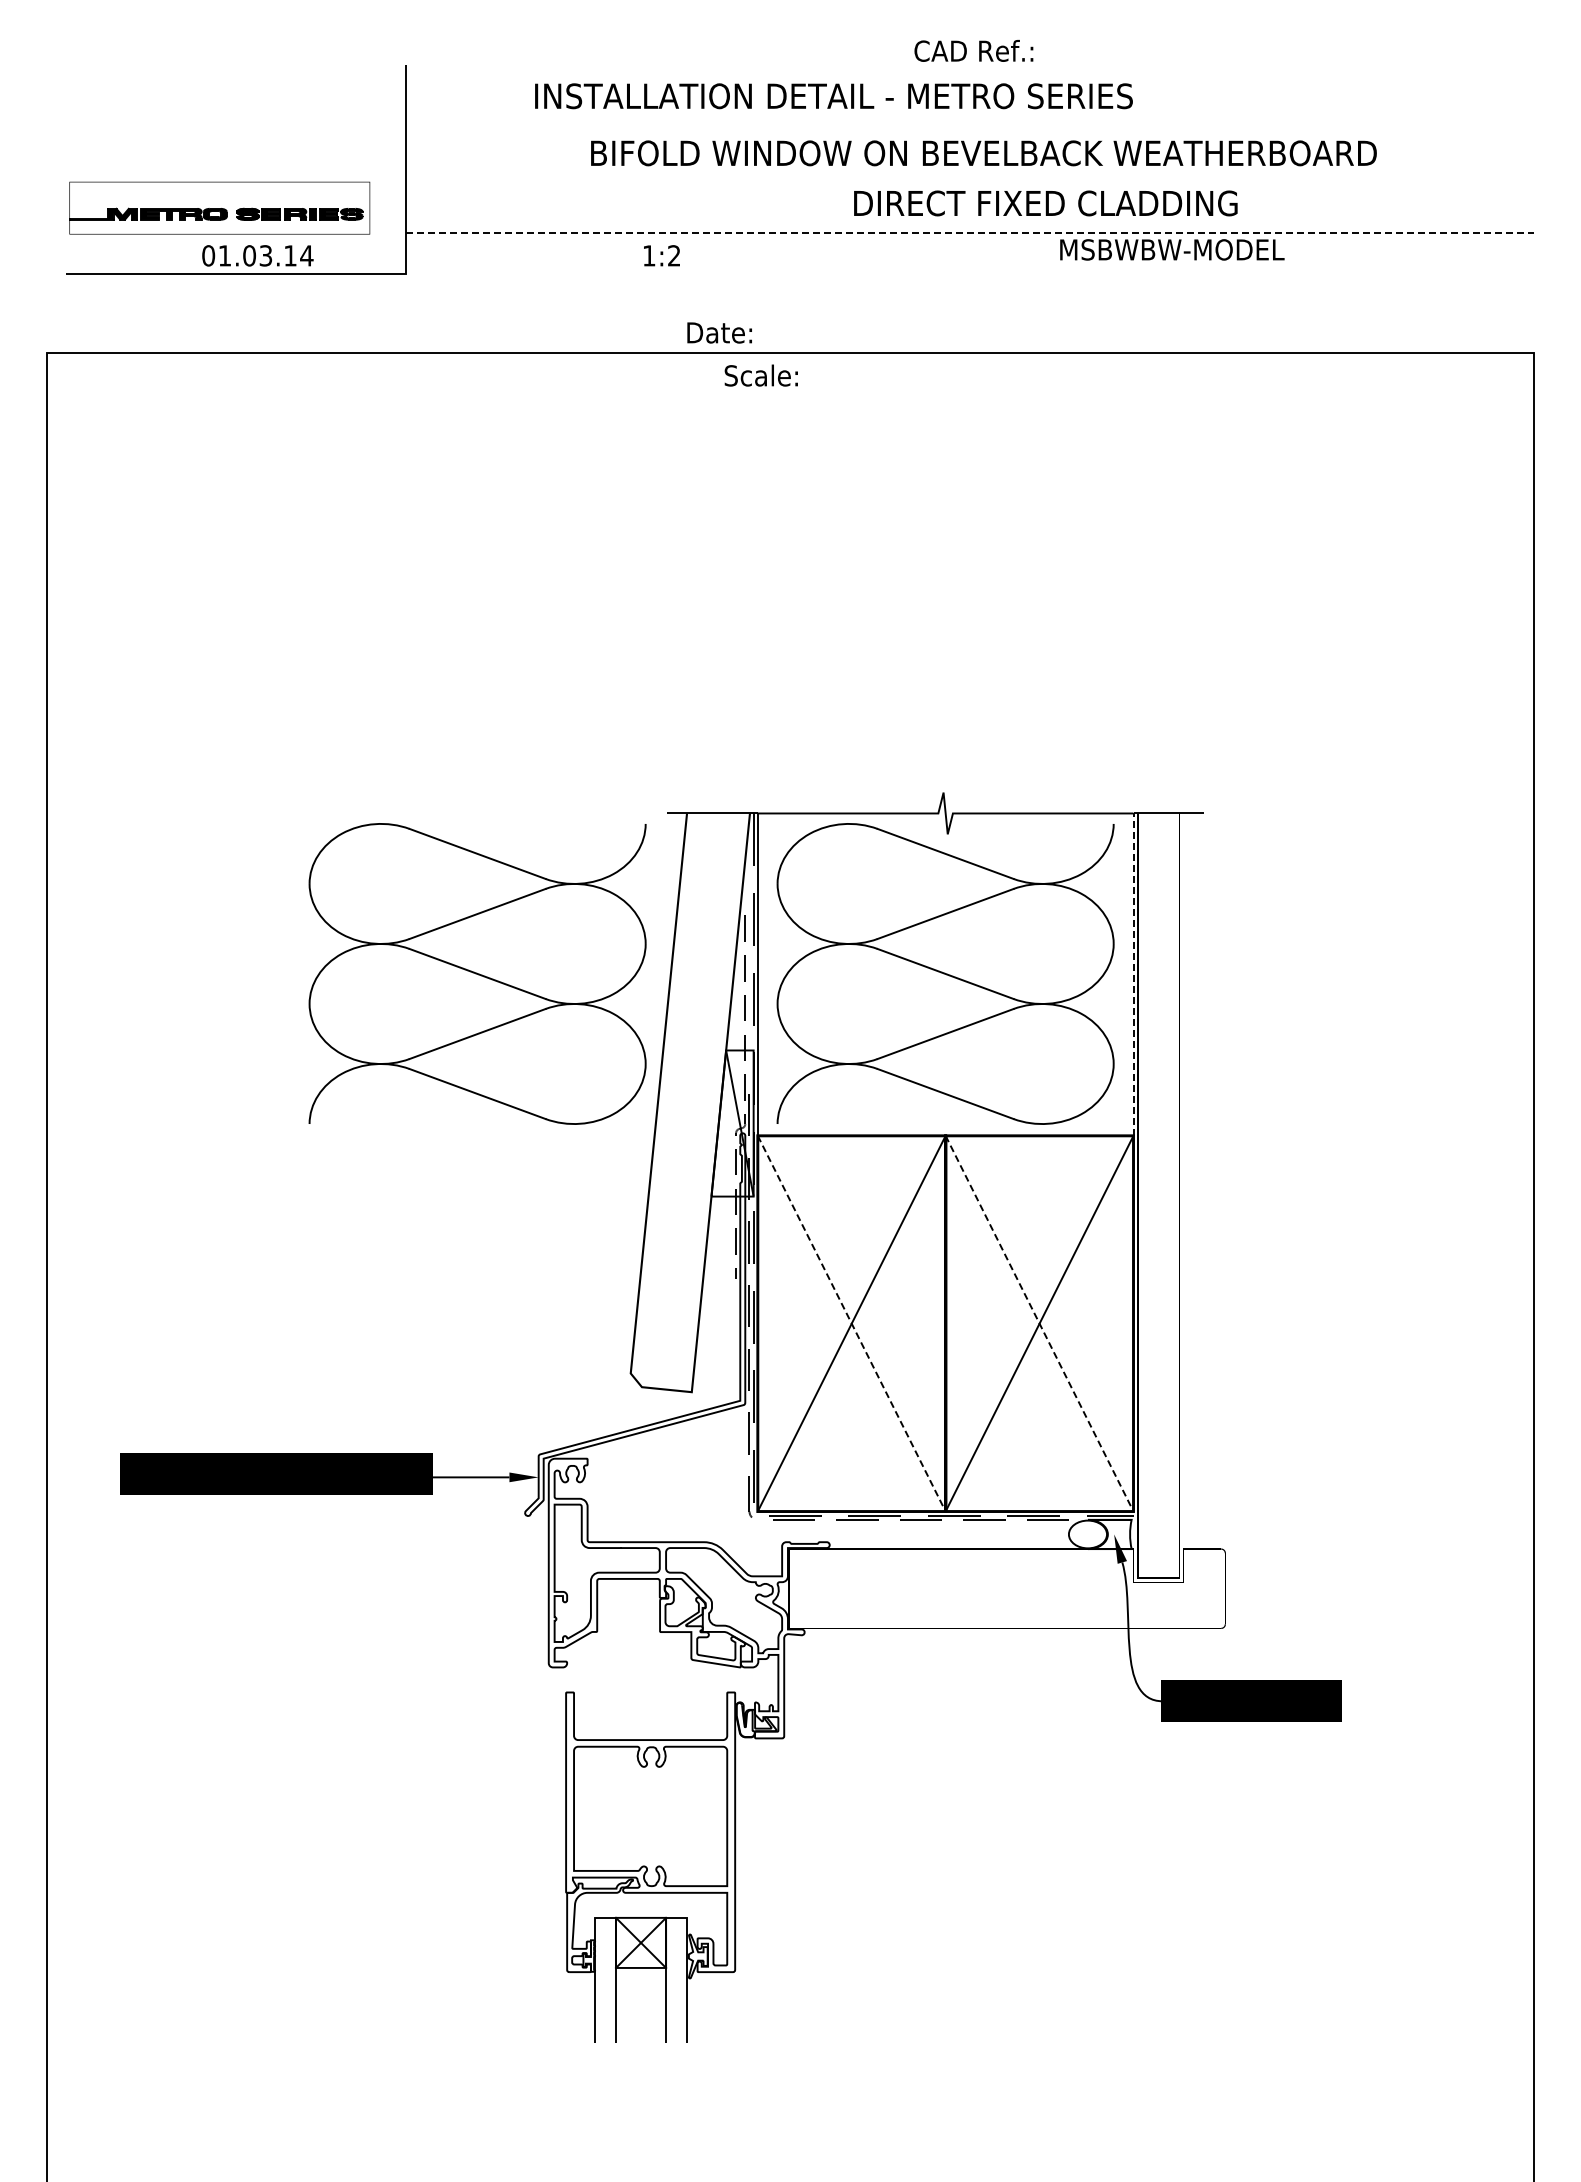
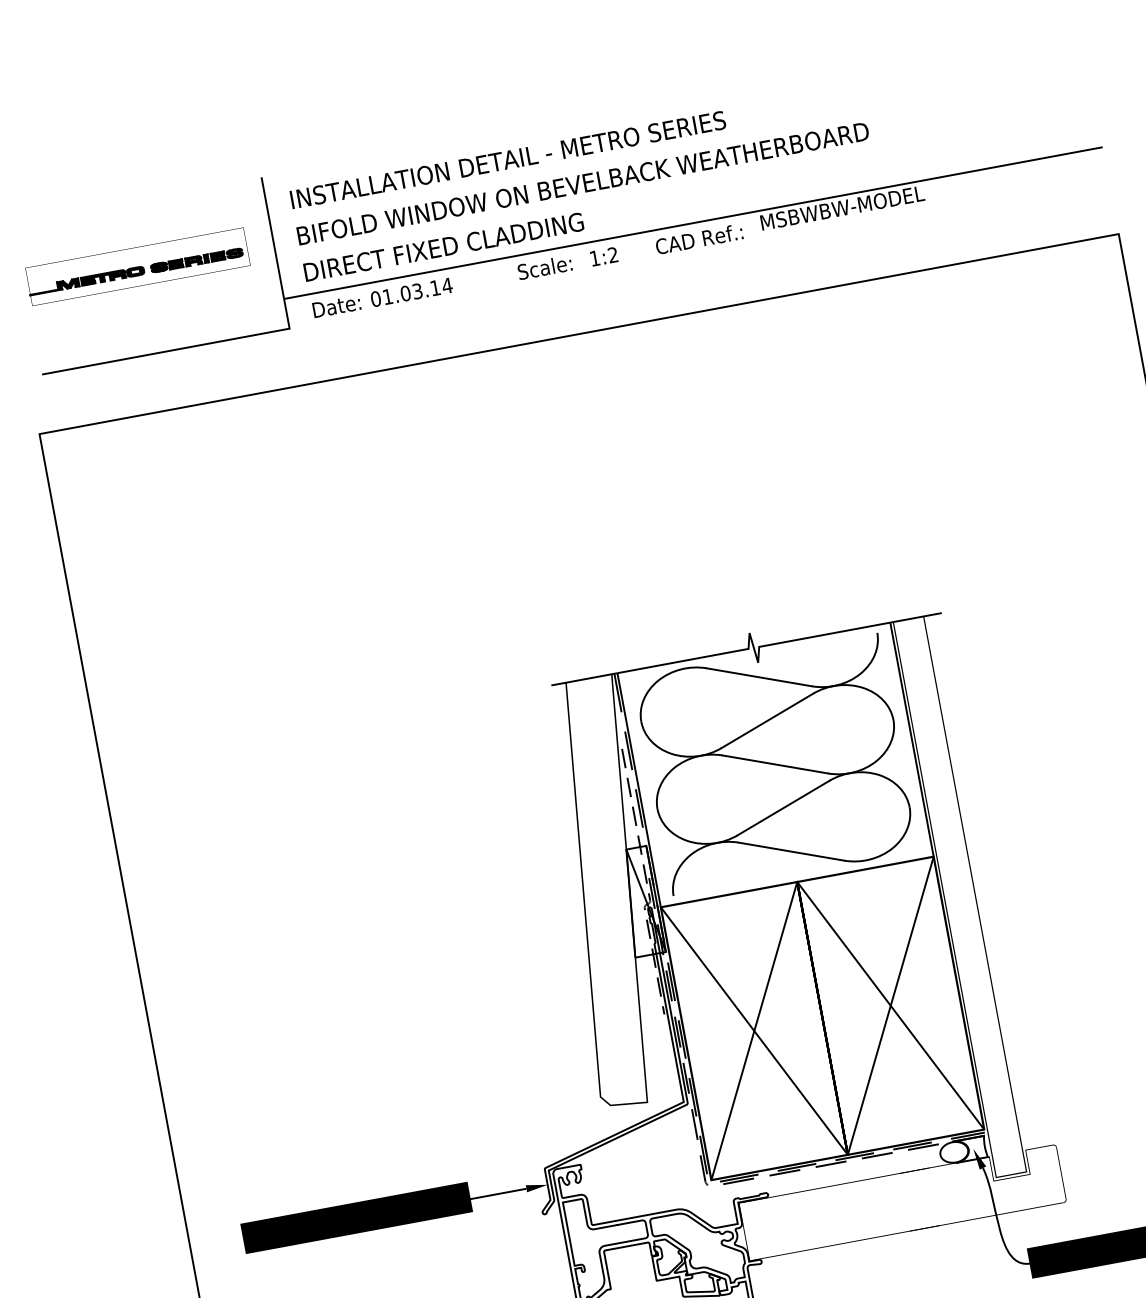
text: (973, 50) -> (698, 238), moved
text: (833, 96) -> (507, 160), moved
text: (983, 153) -> (582, 183), moved
text: (1045, 203) -> (443, 247), moved
part: (219, 207) -> (137, 266), moved
line: (969, 233) -> (693, 223), dashed -> solid
text: (257, 255) -> (411, 292), moved
text: (661, 255) -> (603, 256), moved
text: (719, 332) -> (336, 306), moved
text: (760, 375) -> (544, 267), moved
part: (477, 973) -> (435, 827), removed
line: (1133, 974) -> (911, 739), dashed -> solid
line: (851, 1324) -> (754, 1031), dashed -> solid
line: (1039, 1324) -> (890, 1006), dashed -> solid

